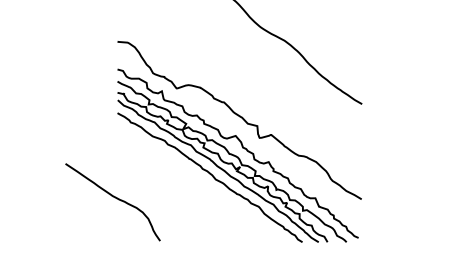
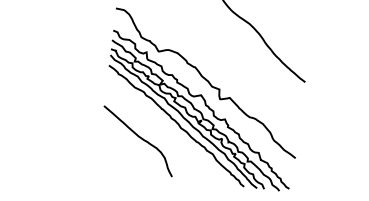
curve: (115, 198) -> (140, 138), moved

